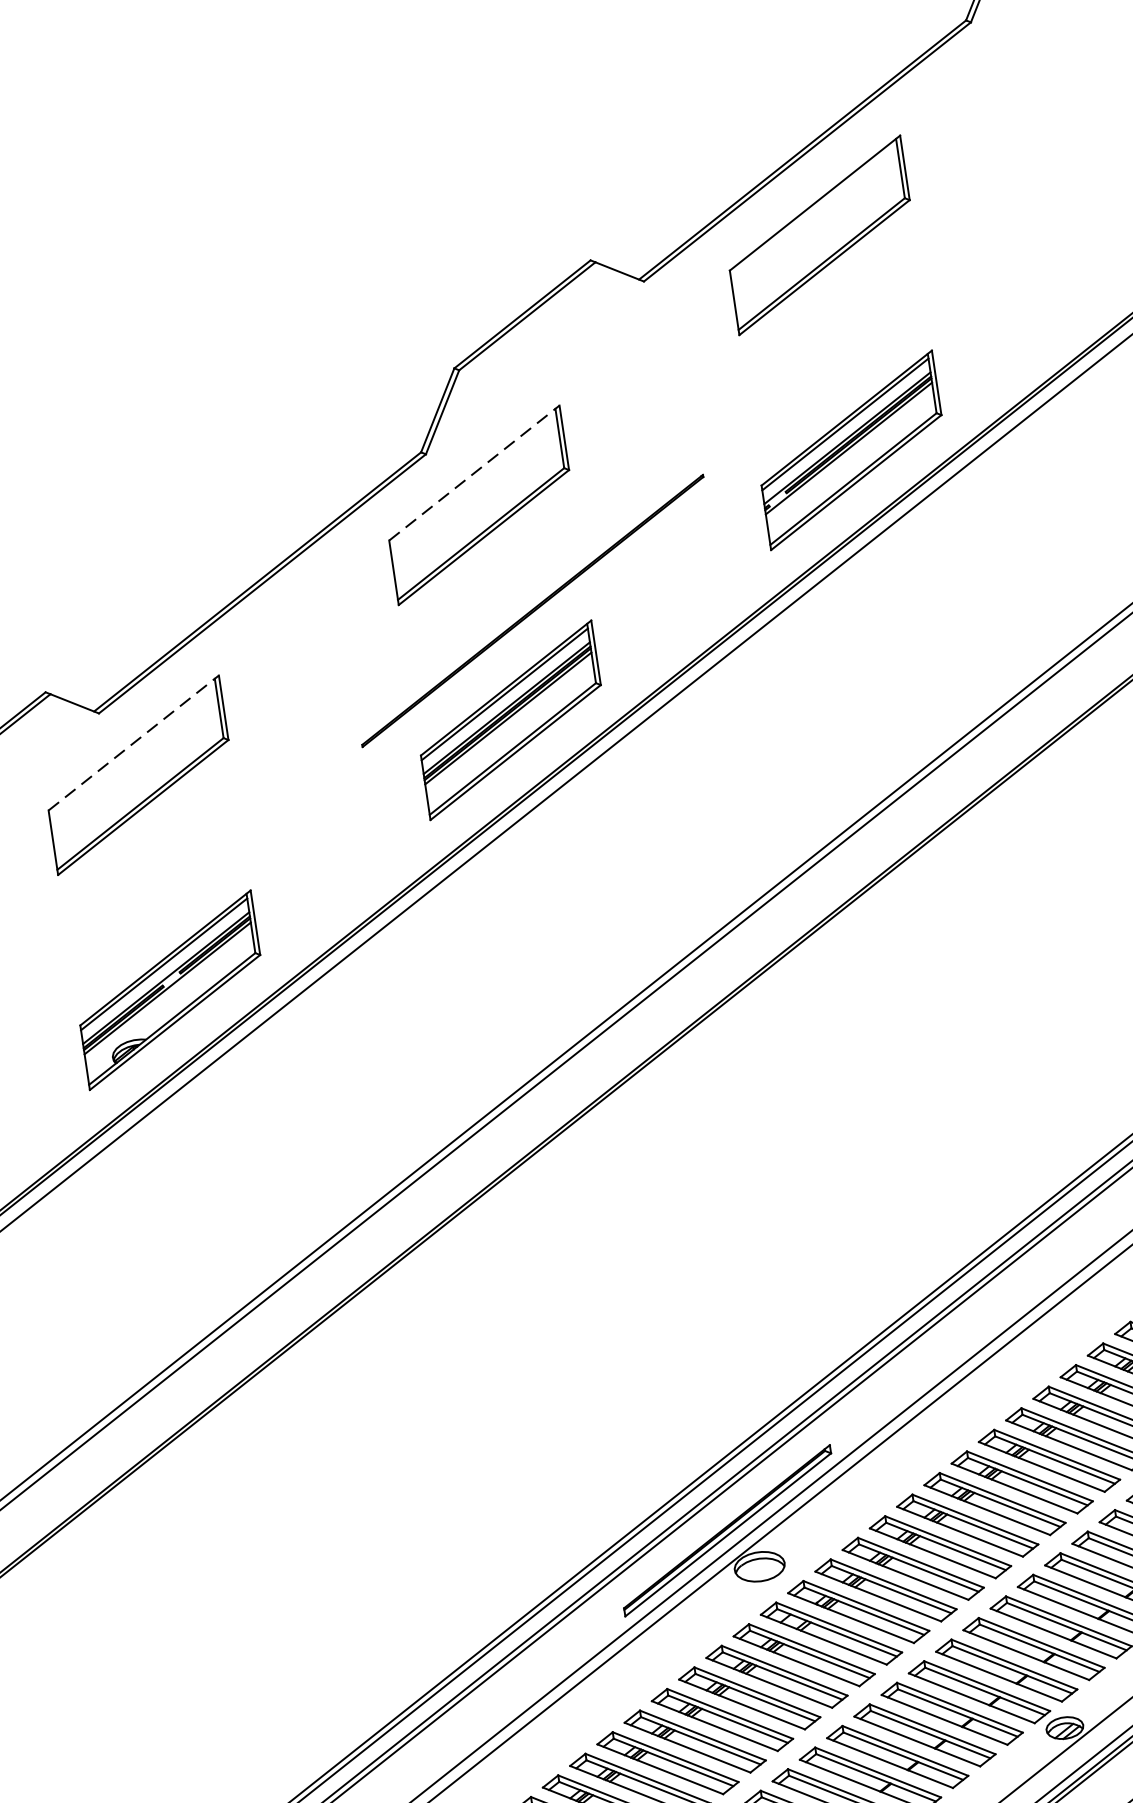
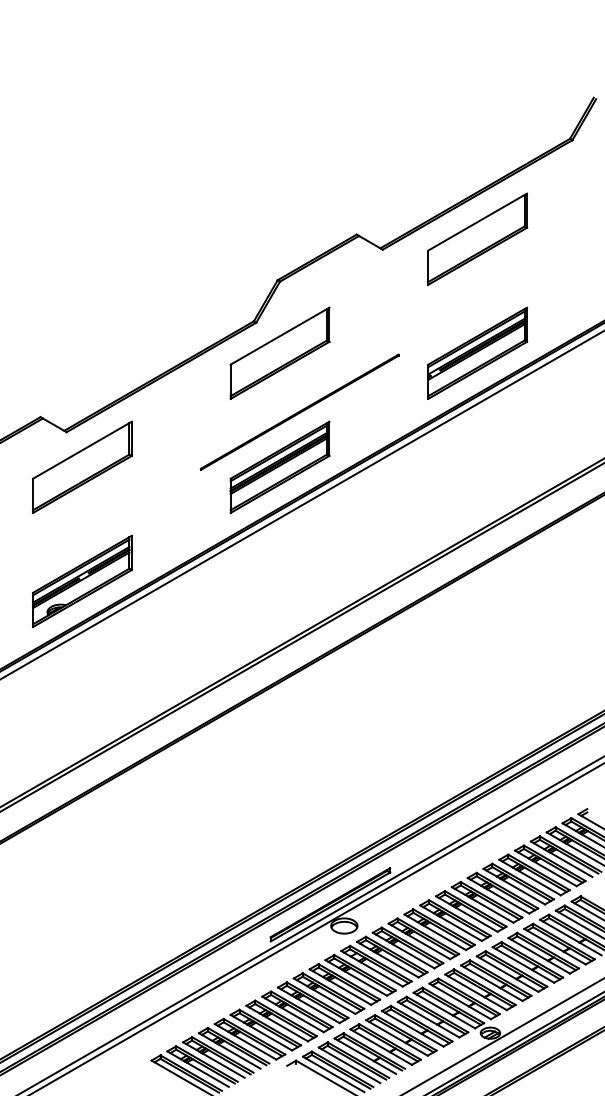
line: (475, 471) -> (280, 335), dashed -> solid
line: (133, 741) -> (82, 449), dashed -> solid

